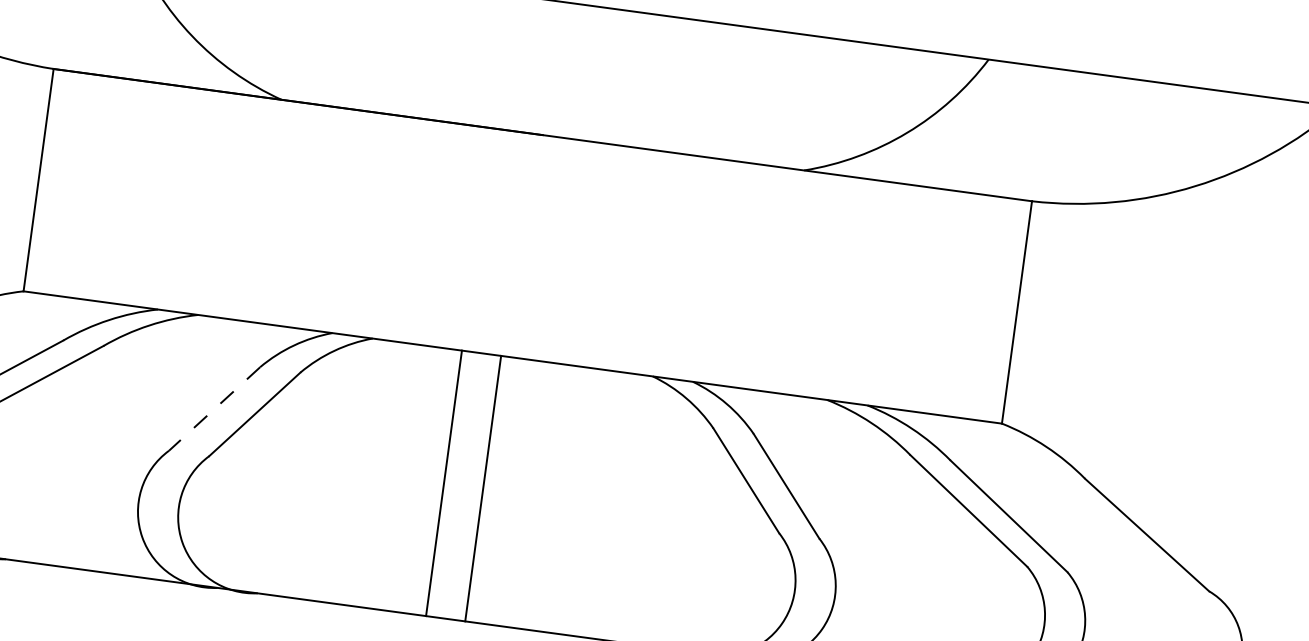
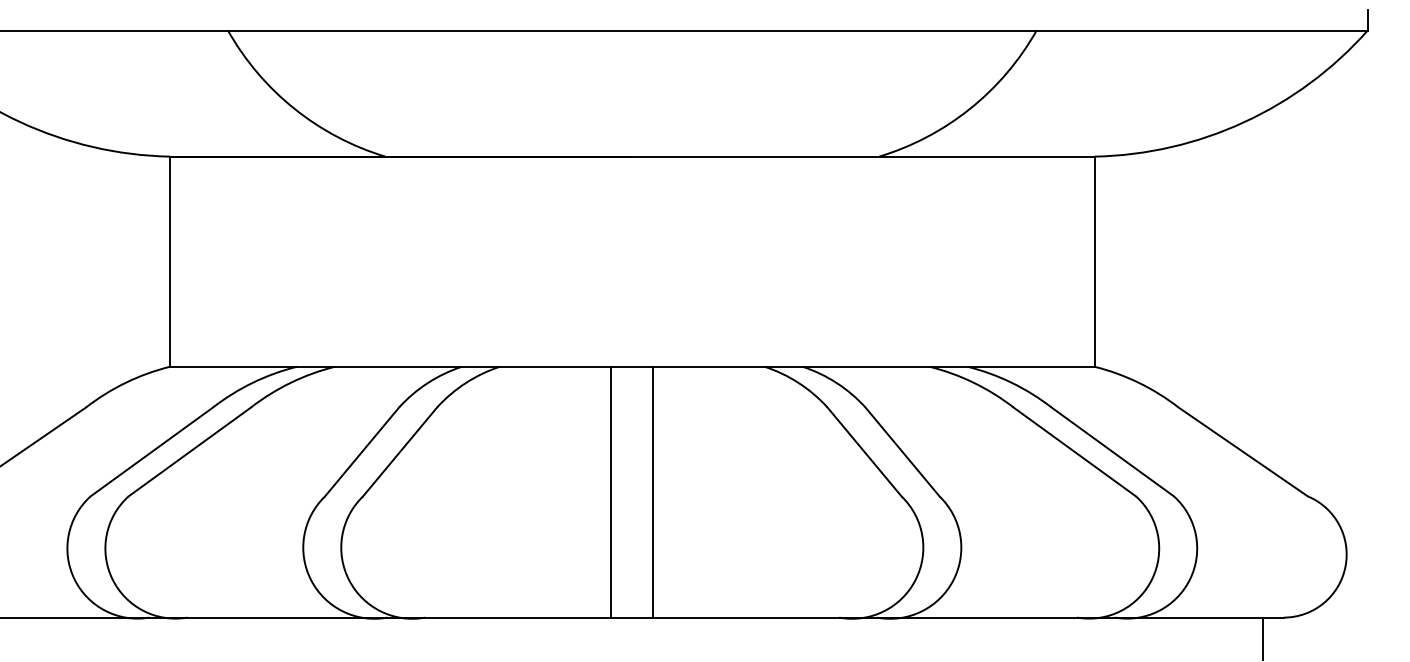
line: (215, 408) -> (362, 451), dashed -> solid
line: (444, 482) -> (611, 491), moved
line: (483, 487) -> (653, 491), moved

